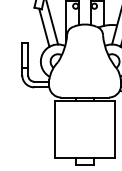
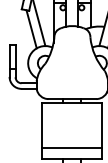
line: (85, 146) -> (72, 148), added

